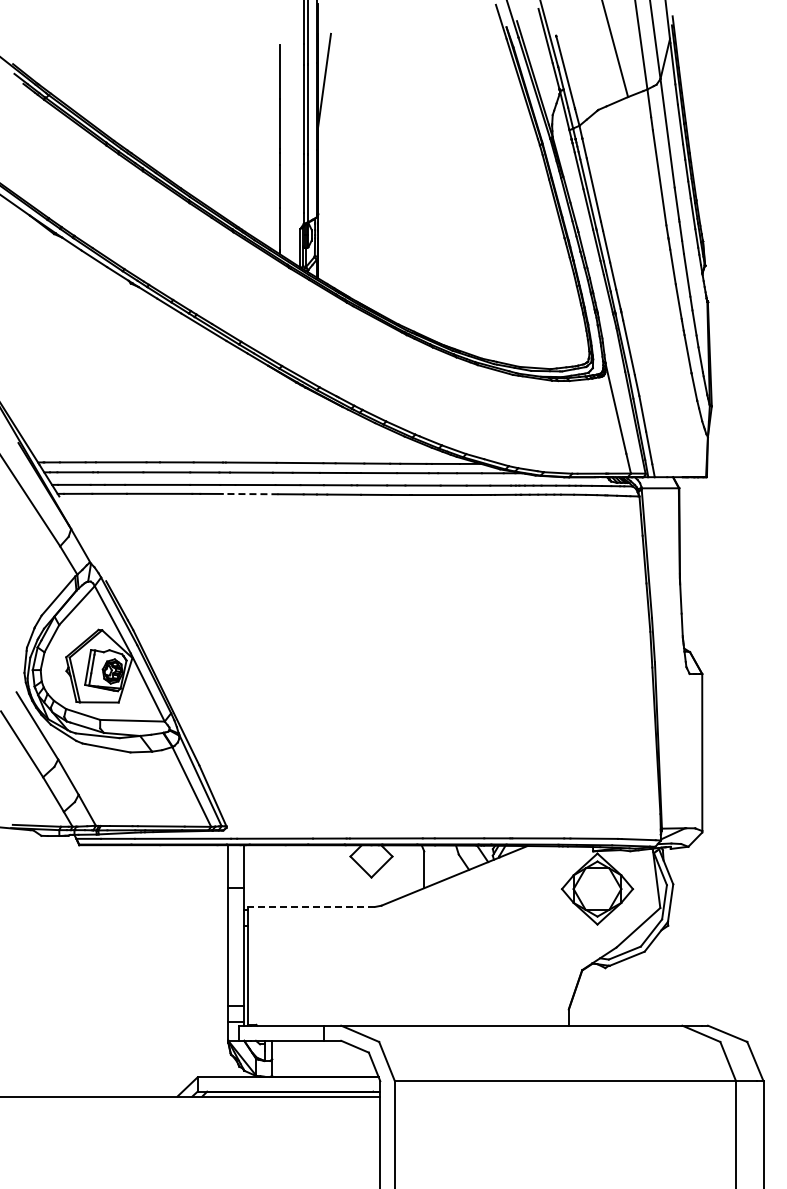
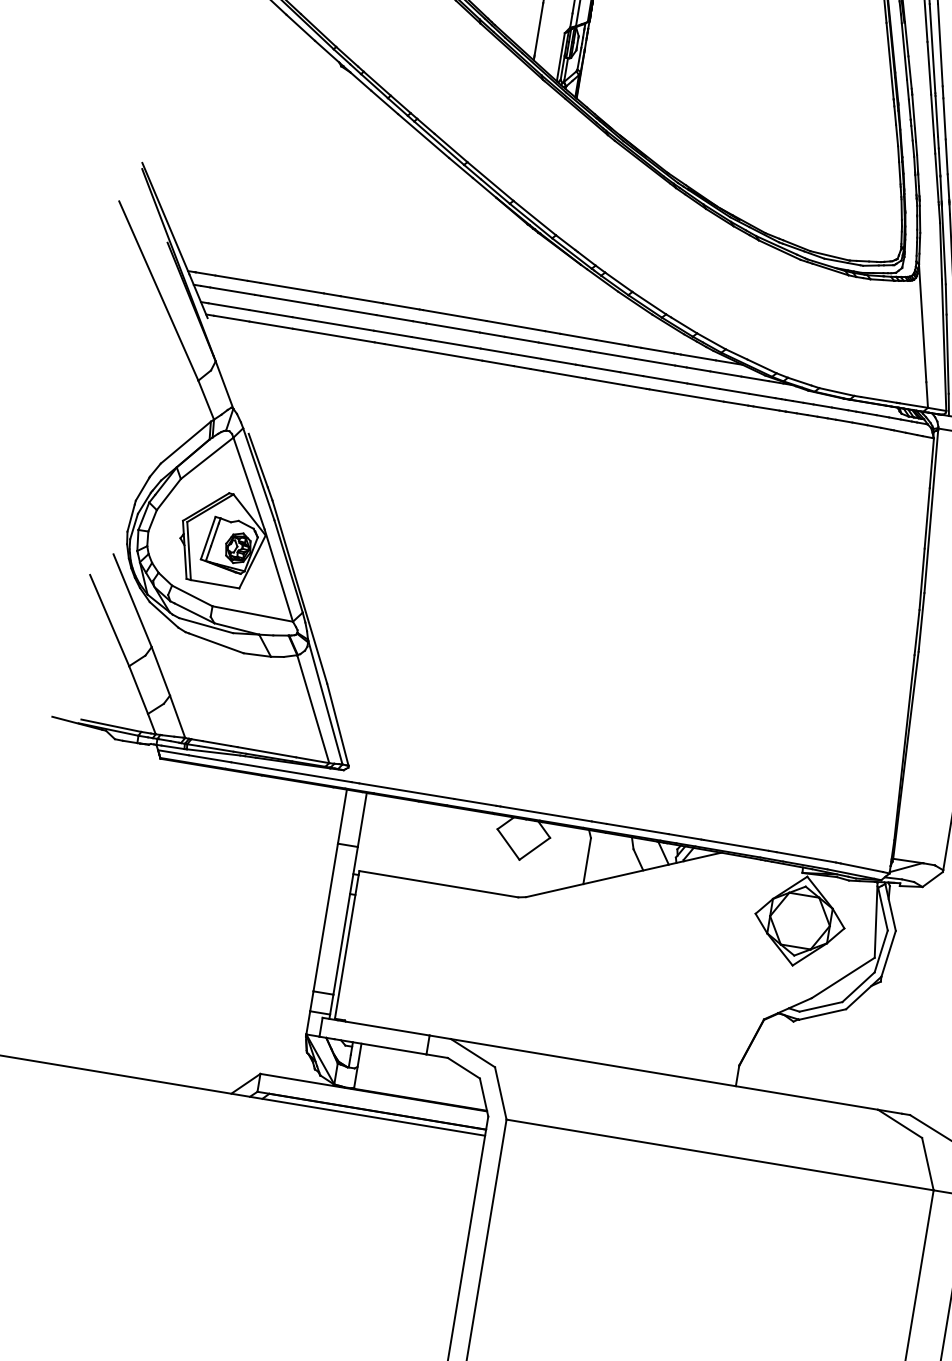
line: (250, 494) -> (447, 355), dashed -> solid
line: (311, 906) -> (438, 883), dashed -> solid

